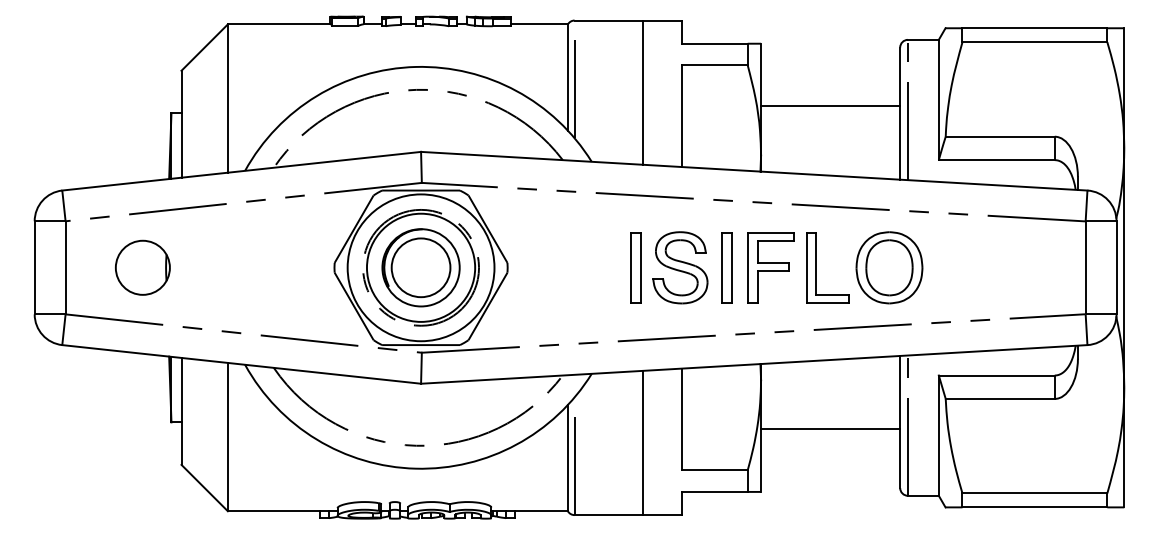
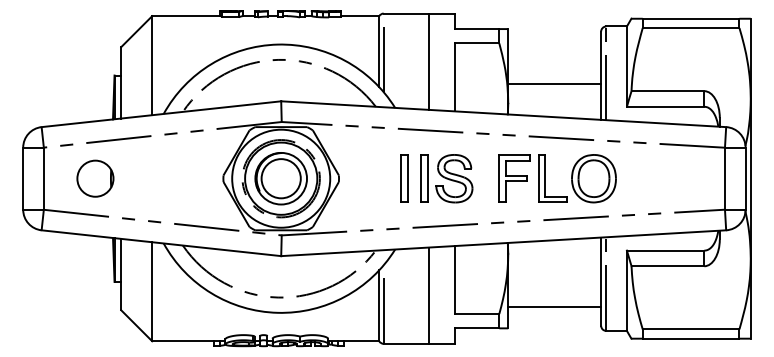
line: (830, 105) -> (554, 83), moved
part: (727, 267) -> (404, 178), moved
line: (830, 429) -> (554, 306), moved

